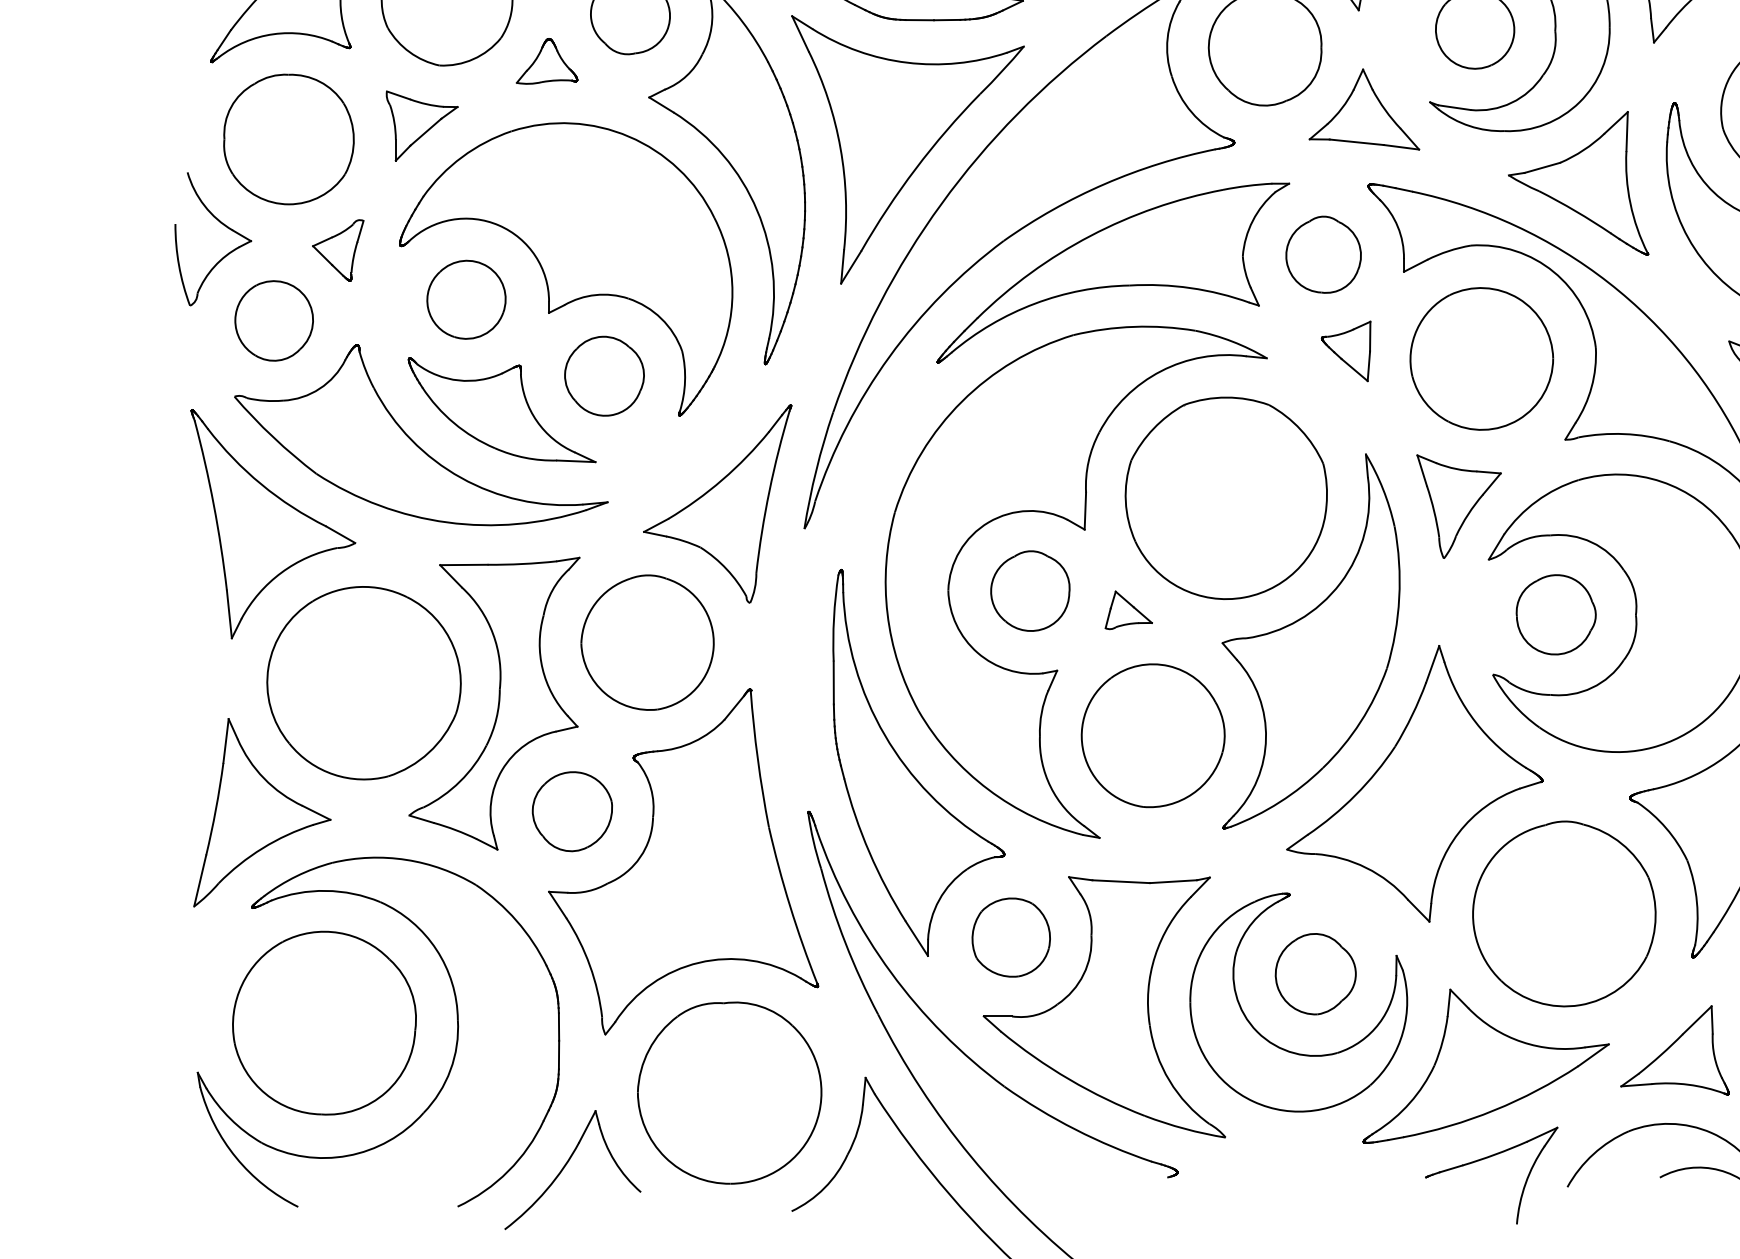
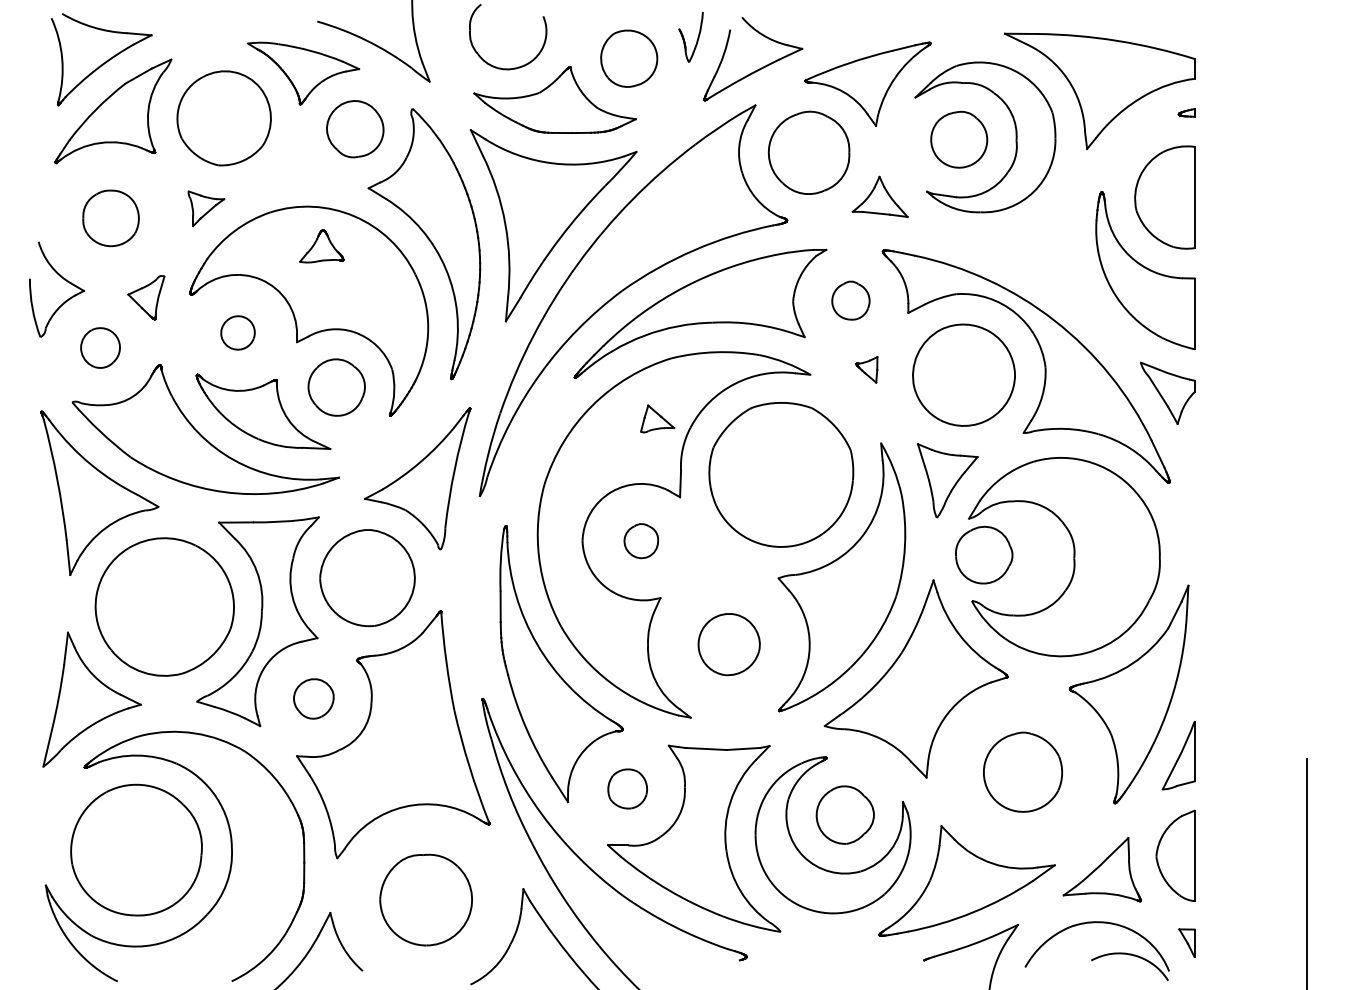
part: (546, 61) -> (321, 246), moved
part: (1365, 108) -> (880, 196), size x0.7
part: (422, 125) -> (206, 208), size x0.7
part: (288, 139) -> (110, 218), size x0.6
part: (1579, 183) -> (1033, 249), removed
part: (1323, 254) -> (850, 300), size x0.7
part: (465, 299) -> (237, 332), size x0.6
part: (274, 320) -> (100, 347), size x0.7
part: (1345, 350) -> (866, 369), size x0.6
part: (1030, 590) -> (641, 540), size x0.6
part: (1128, 609) -> (657, 418), moved
part: (1556, 613) -> (984, 554), moved
part: (1153, 735) -> (729, 644), size x0.6
part: (572, 811) -> (313, 698), size x0.7
part: (1563, 914) -> (1022, 772), size x0.6
part: (1011, 936) -> (627, 788), size x0.7
part: (728, 1092) -> (425, 899), size x0.7

